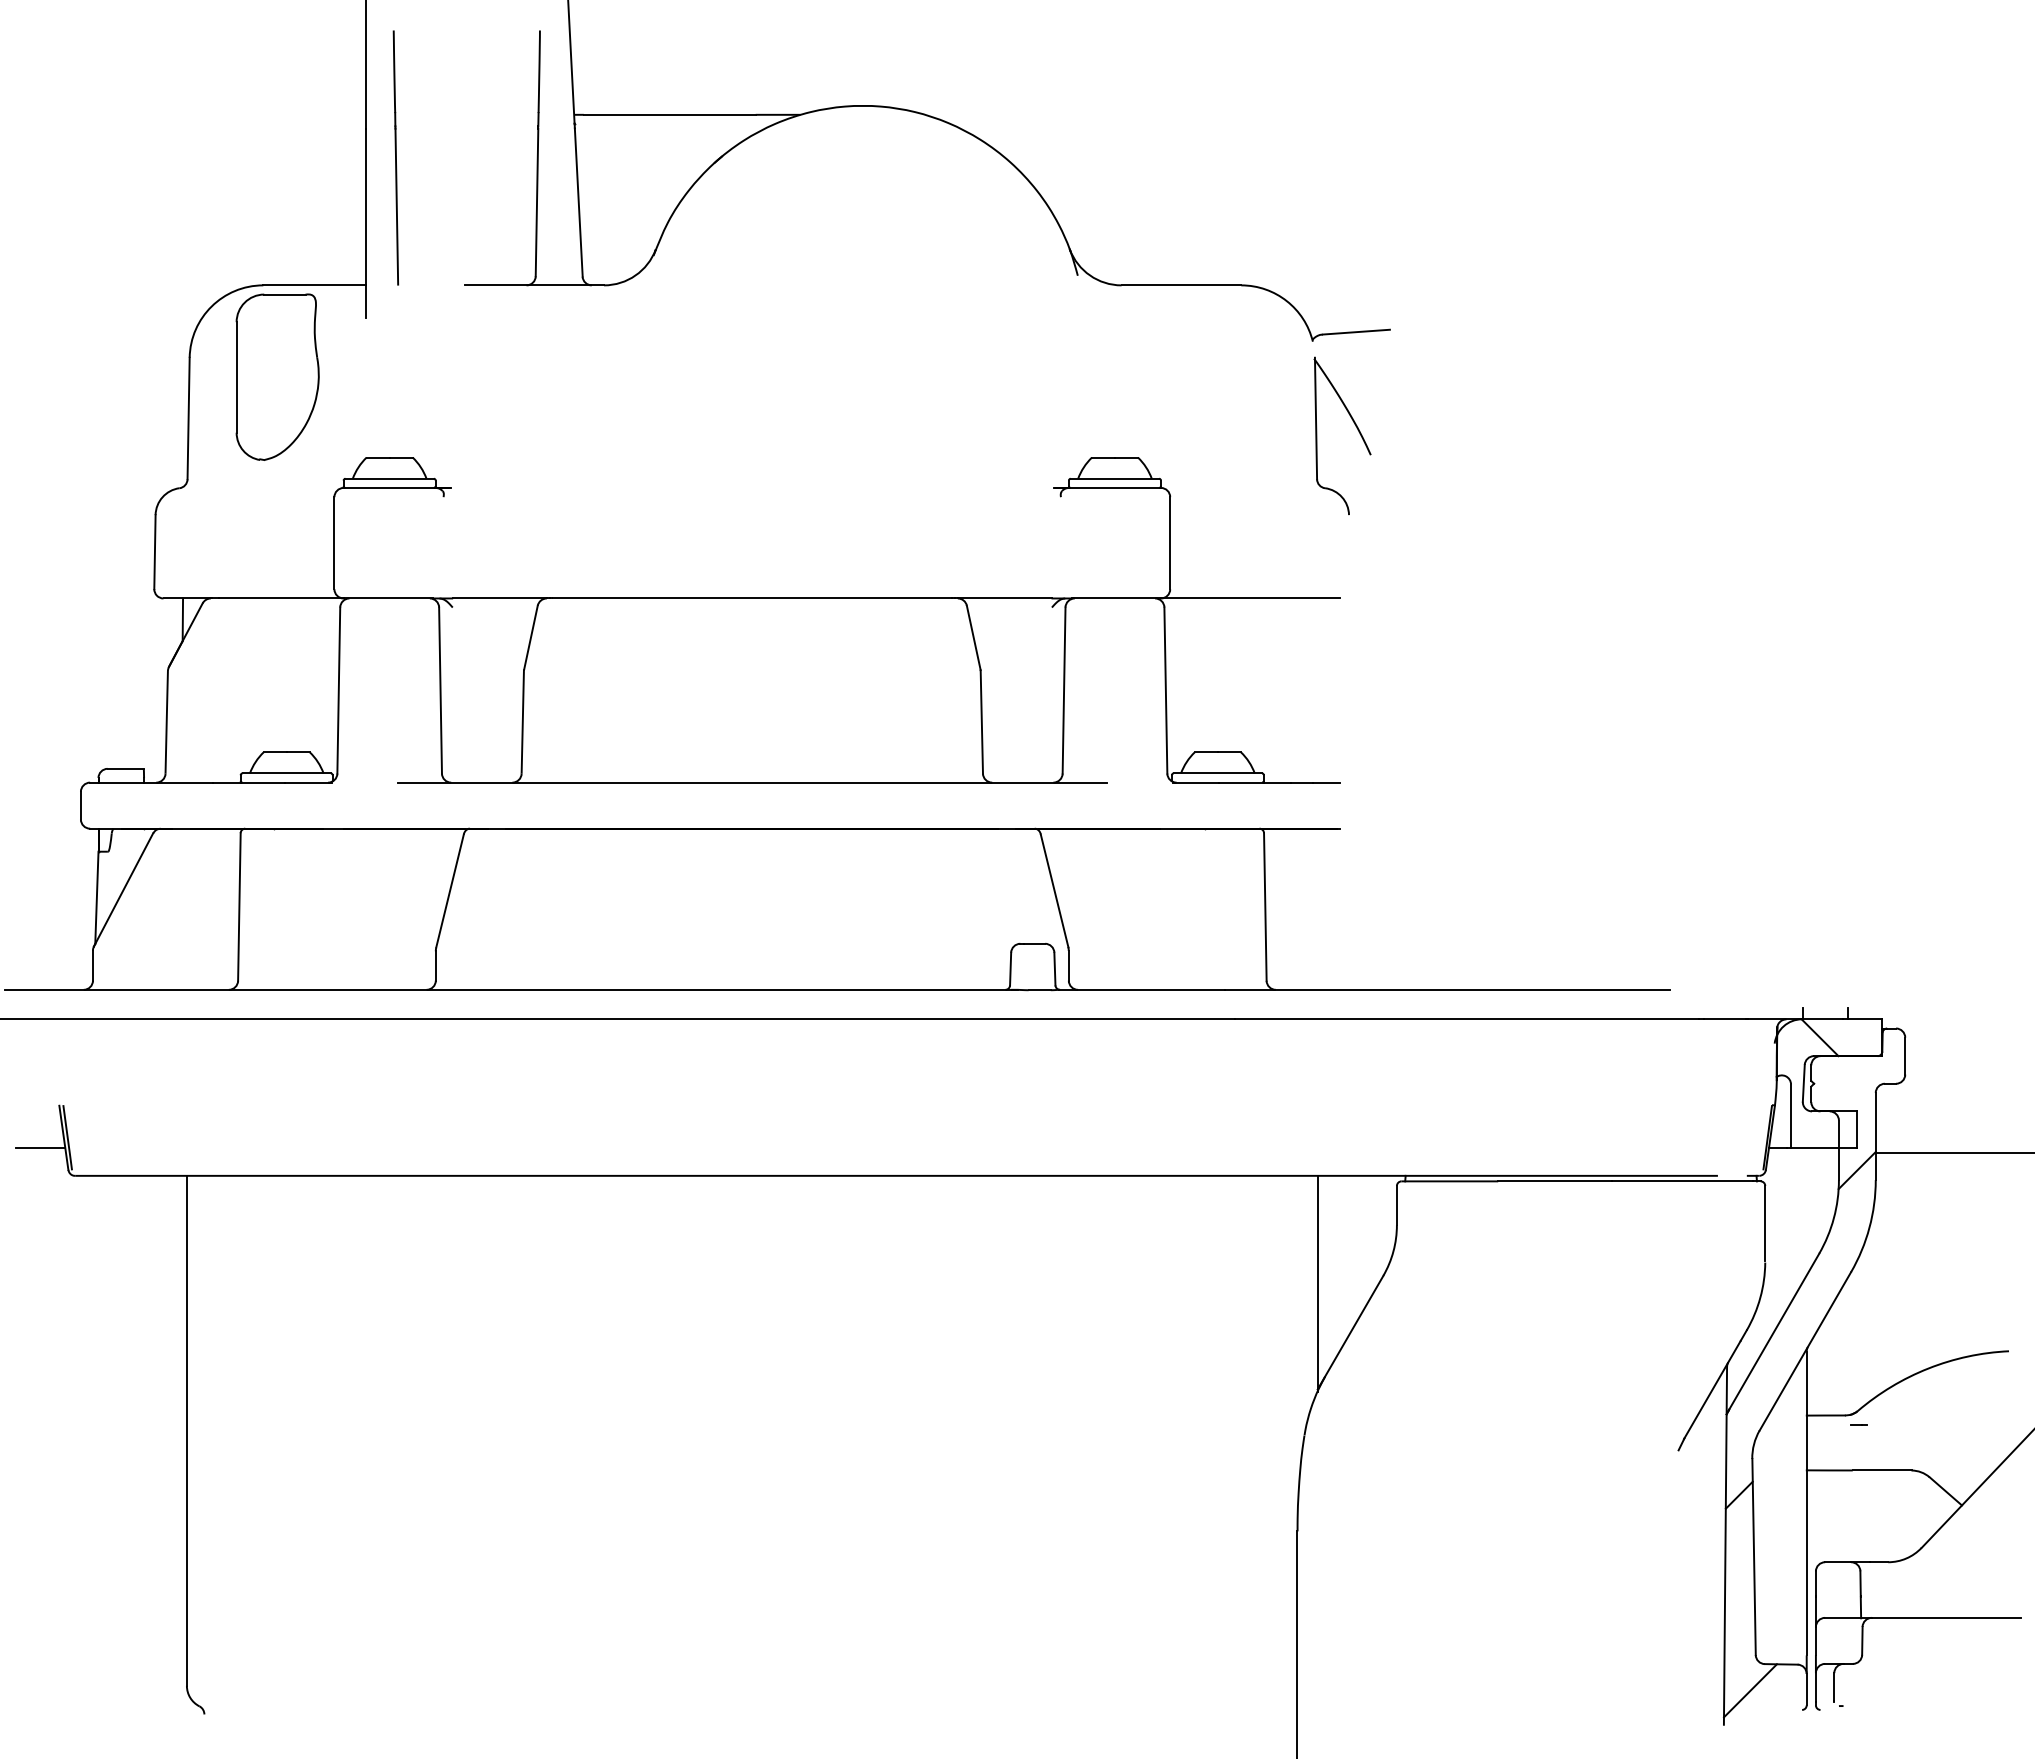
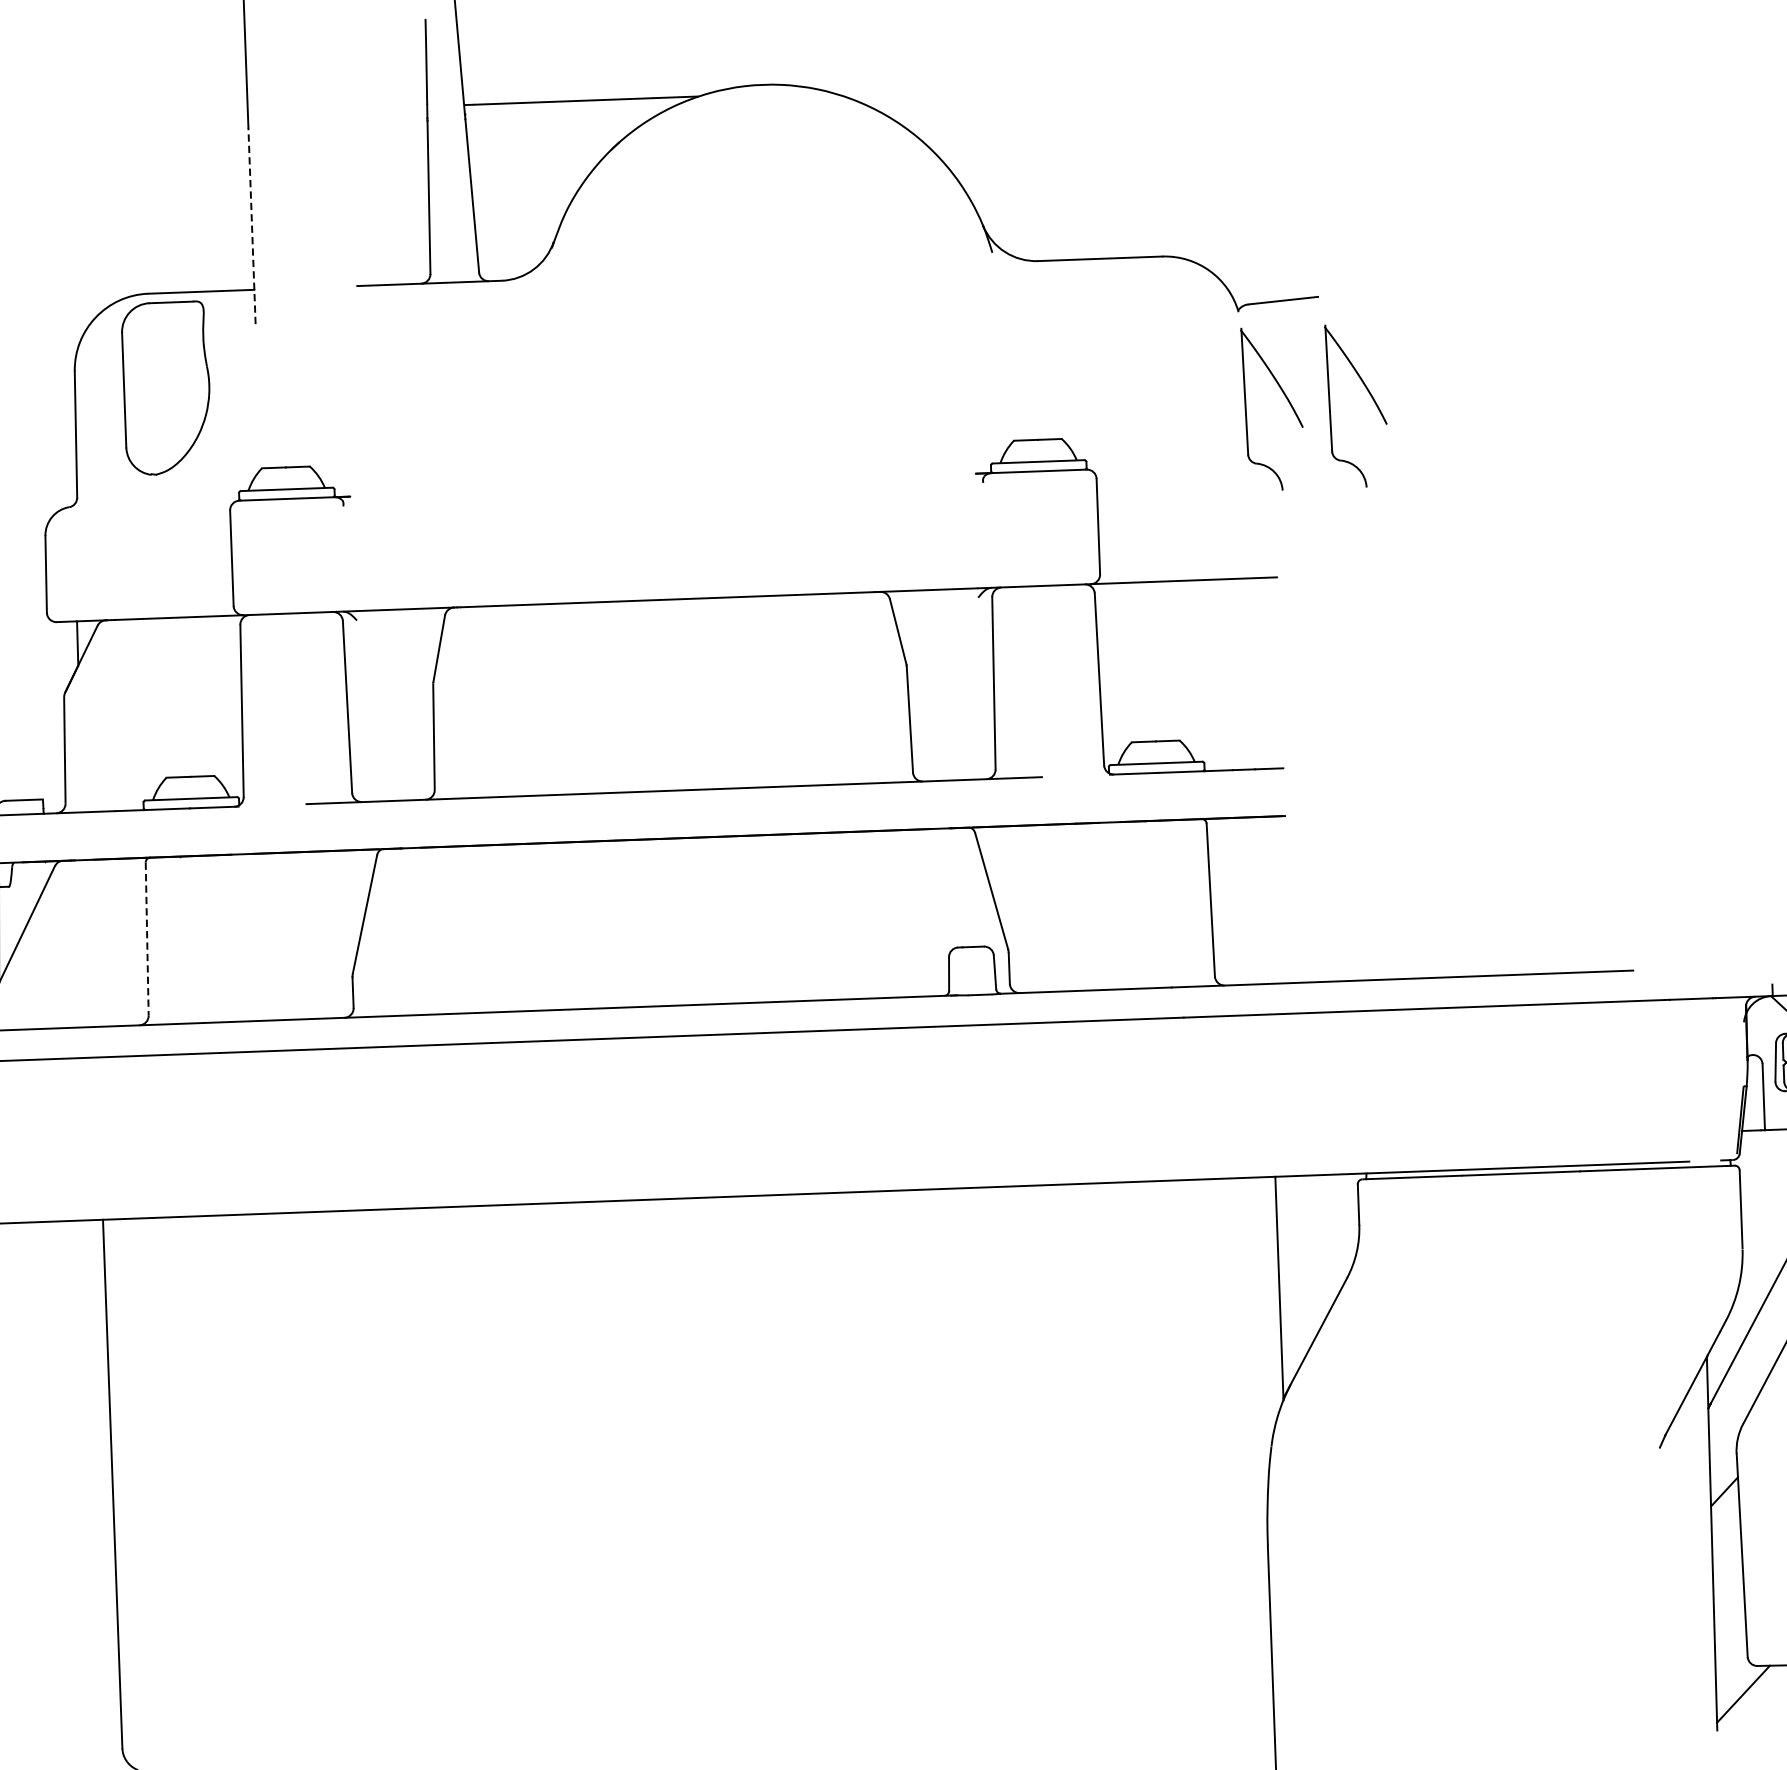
line: (395, 157) -> (280, 156), removed
line: (365, 223) -> (251, 225), solid -> dashed
part: (1437, 428) -> (1371, 397), added
line: (239, 907) -> (147, 939), solid -> dashed

